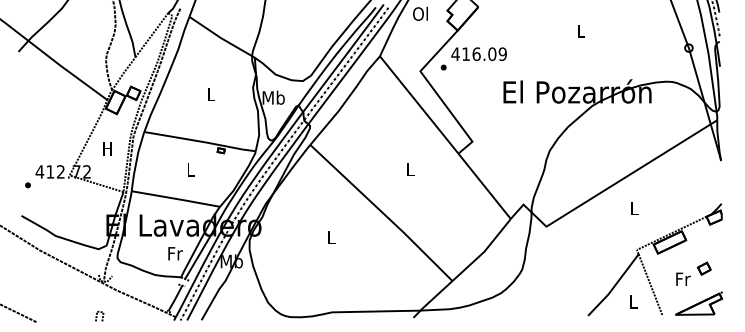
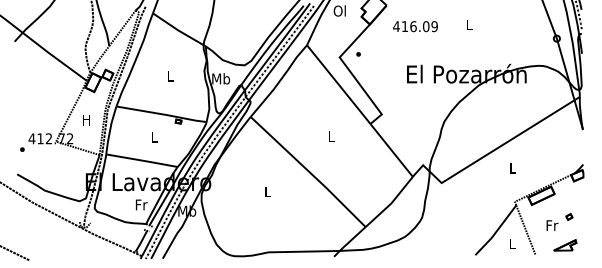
text: (478, 54) -> (415, 26), moved
part: (704, 268) -> (569, 216), size x0.6
part: (699, 303) -> (565, 245), size x0.6
line: (97, 314) -> (78, 254), removed

